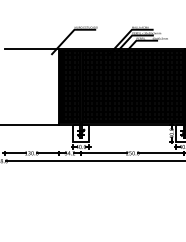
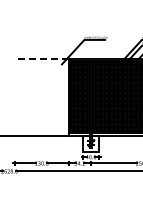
line: (31, 48) -> (41, 58), solid -> dashed

